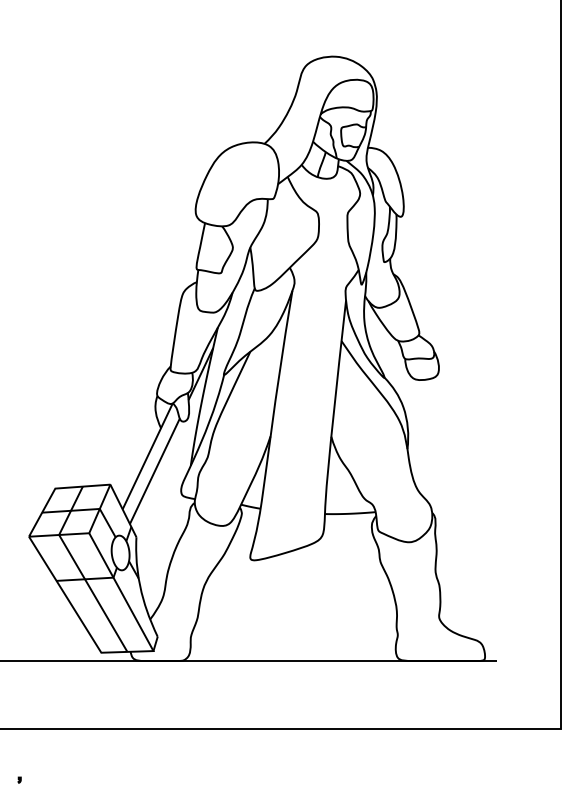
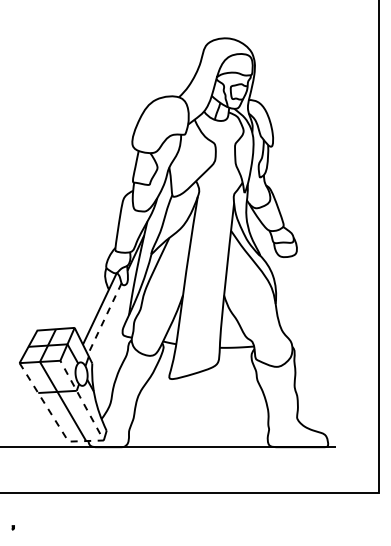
line: (154, 472) -> (104, 319), solid -> dashed
line: (126, 652) -> (85, 441), solid -> dashed

